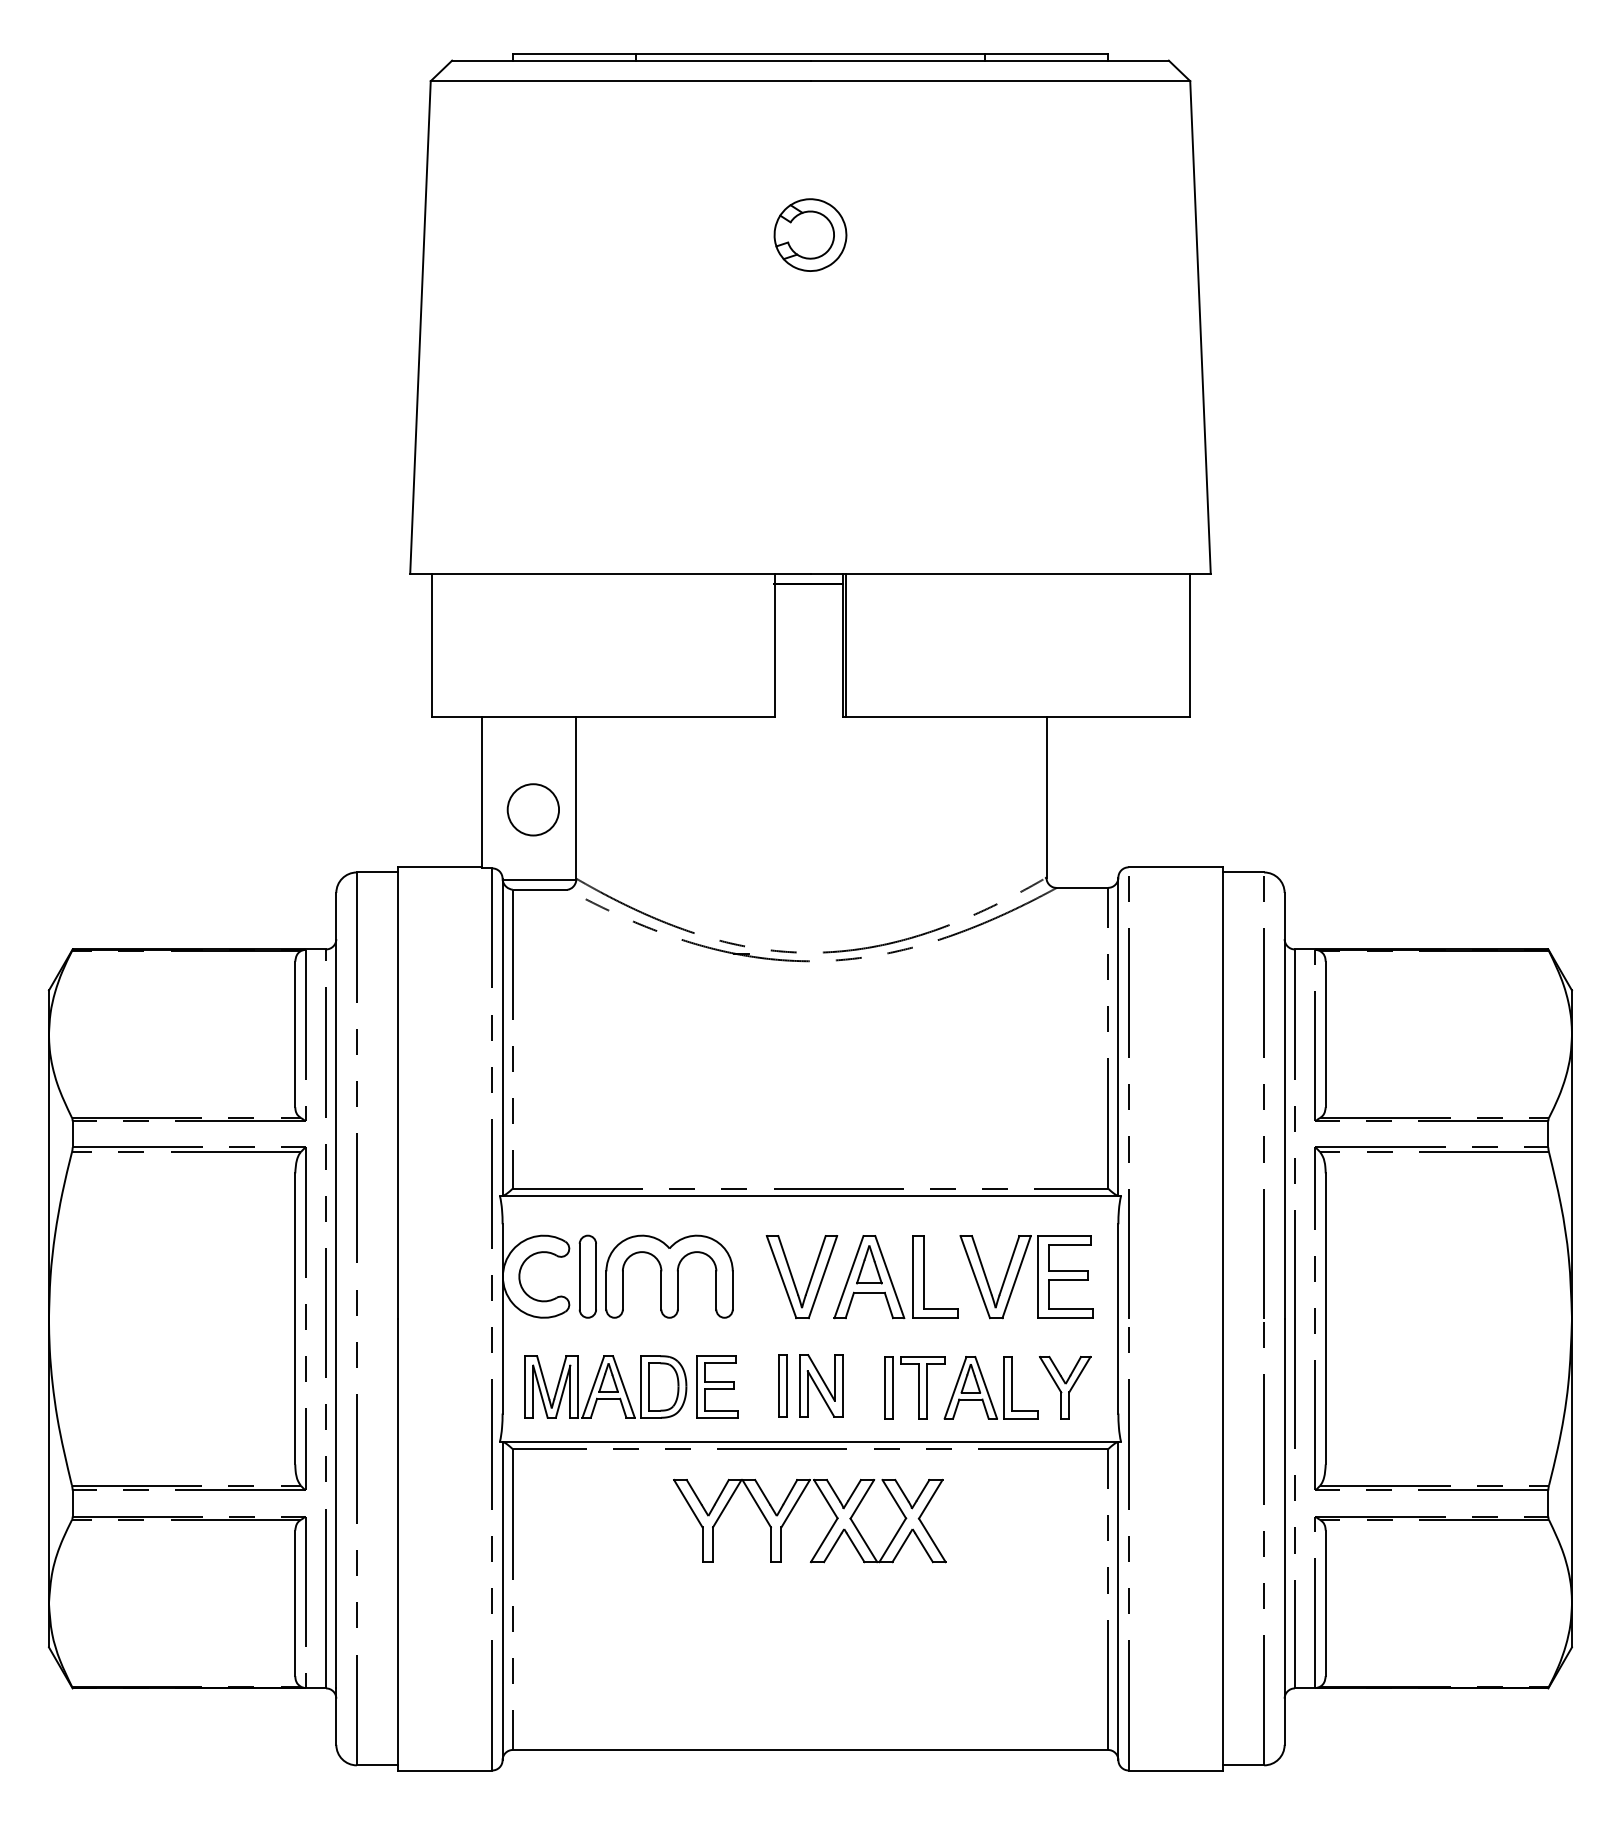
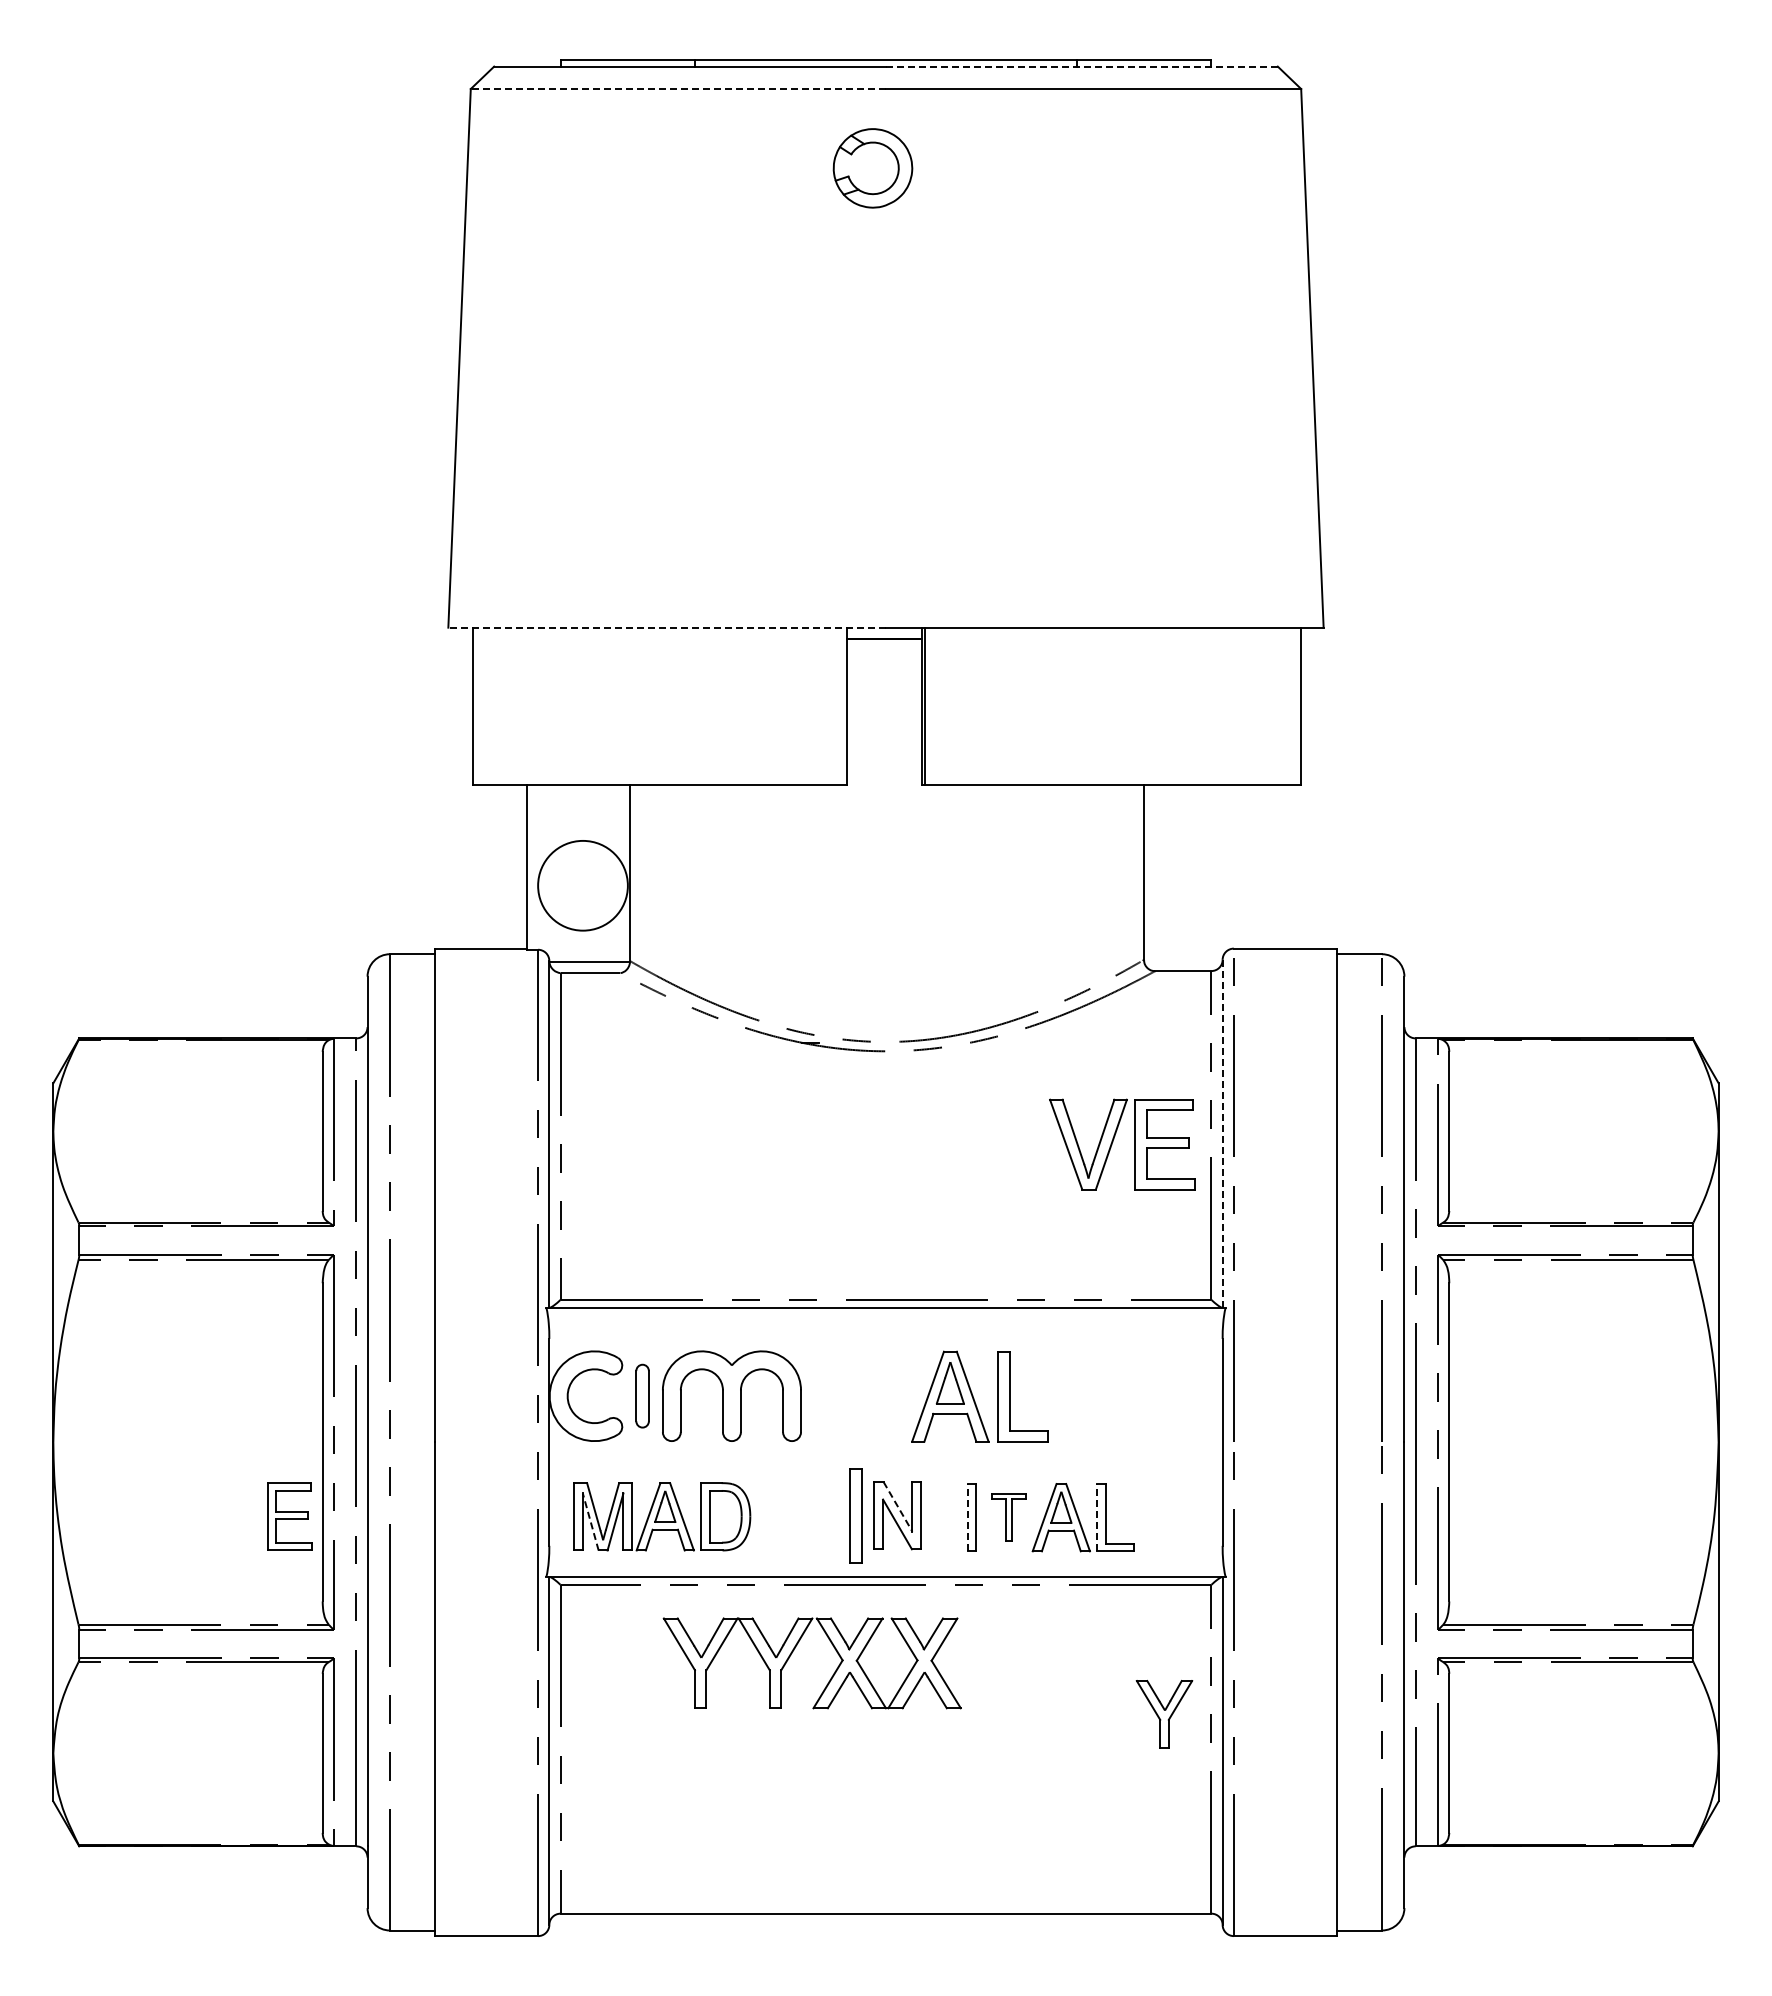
line: (989, 60) -> (1081, 66), solid -> dashed
line: (620, 81) -> (678, 89), solid -> dashed
part: (810, 235) -> (872, 168), moved
line: (610, 573) -> (667, 627), solid -> dashed
circle: (532, 809) -> (582, 885), size x1.6
line: (1118, 1036) -> (1222, 1133), solid -> dashed
part: (1018, 1275) -> (1113, 1142), moved
part: (587, 1276) -> (642, 1395), size x0.7
part: (794, 1280) -> (868, 1400), removed
line: (821, 1377) -> (898, 1506), solid -> dashed
part: (783, 1385) -> (856, 1515), size x1.4
part: (716, 1386) -> (289, 1516), moved
line: (885, 1387) -> (967, 1517), solid -> dashed
part: (922, 1387) -> (1008, 1517), size x0.7
line: (1003, 1387) -> (1097, 1517), solid -> dashed
part: (1065, 1387) -> (1164, 1714), moved
line: (540, 1391) -> (590, 1521), solid -> dashed
part: (793, 1509) -> (794, 1650), moved

